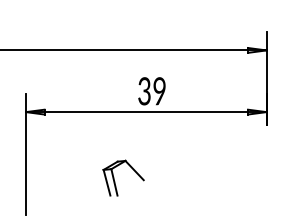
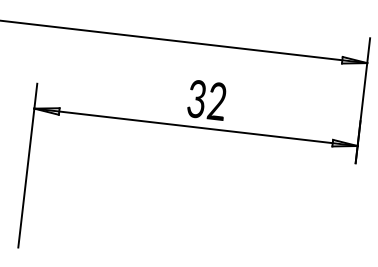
text: (159, 91) -> (216, 101), 39 -> 32
part: (115, 181) -> (143, 215), removed

